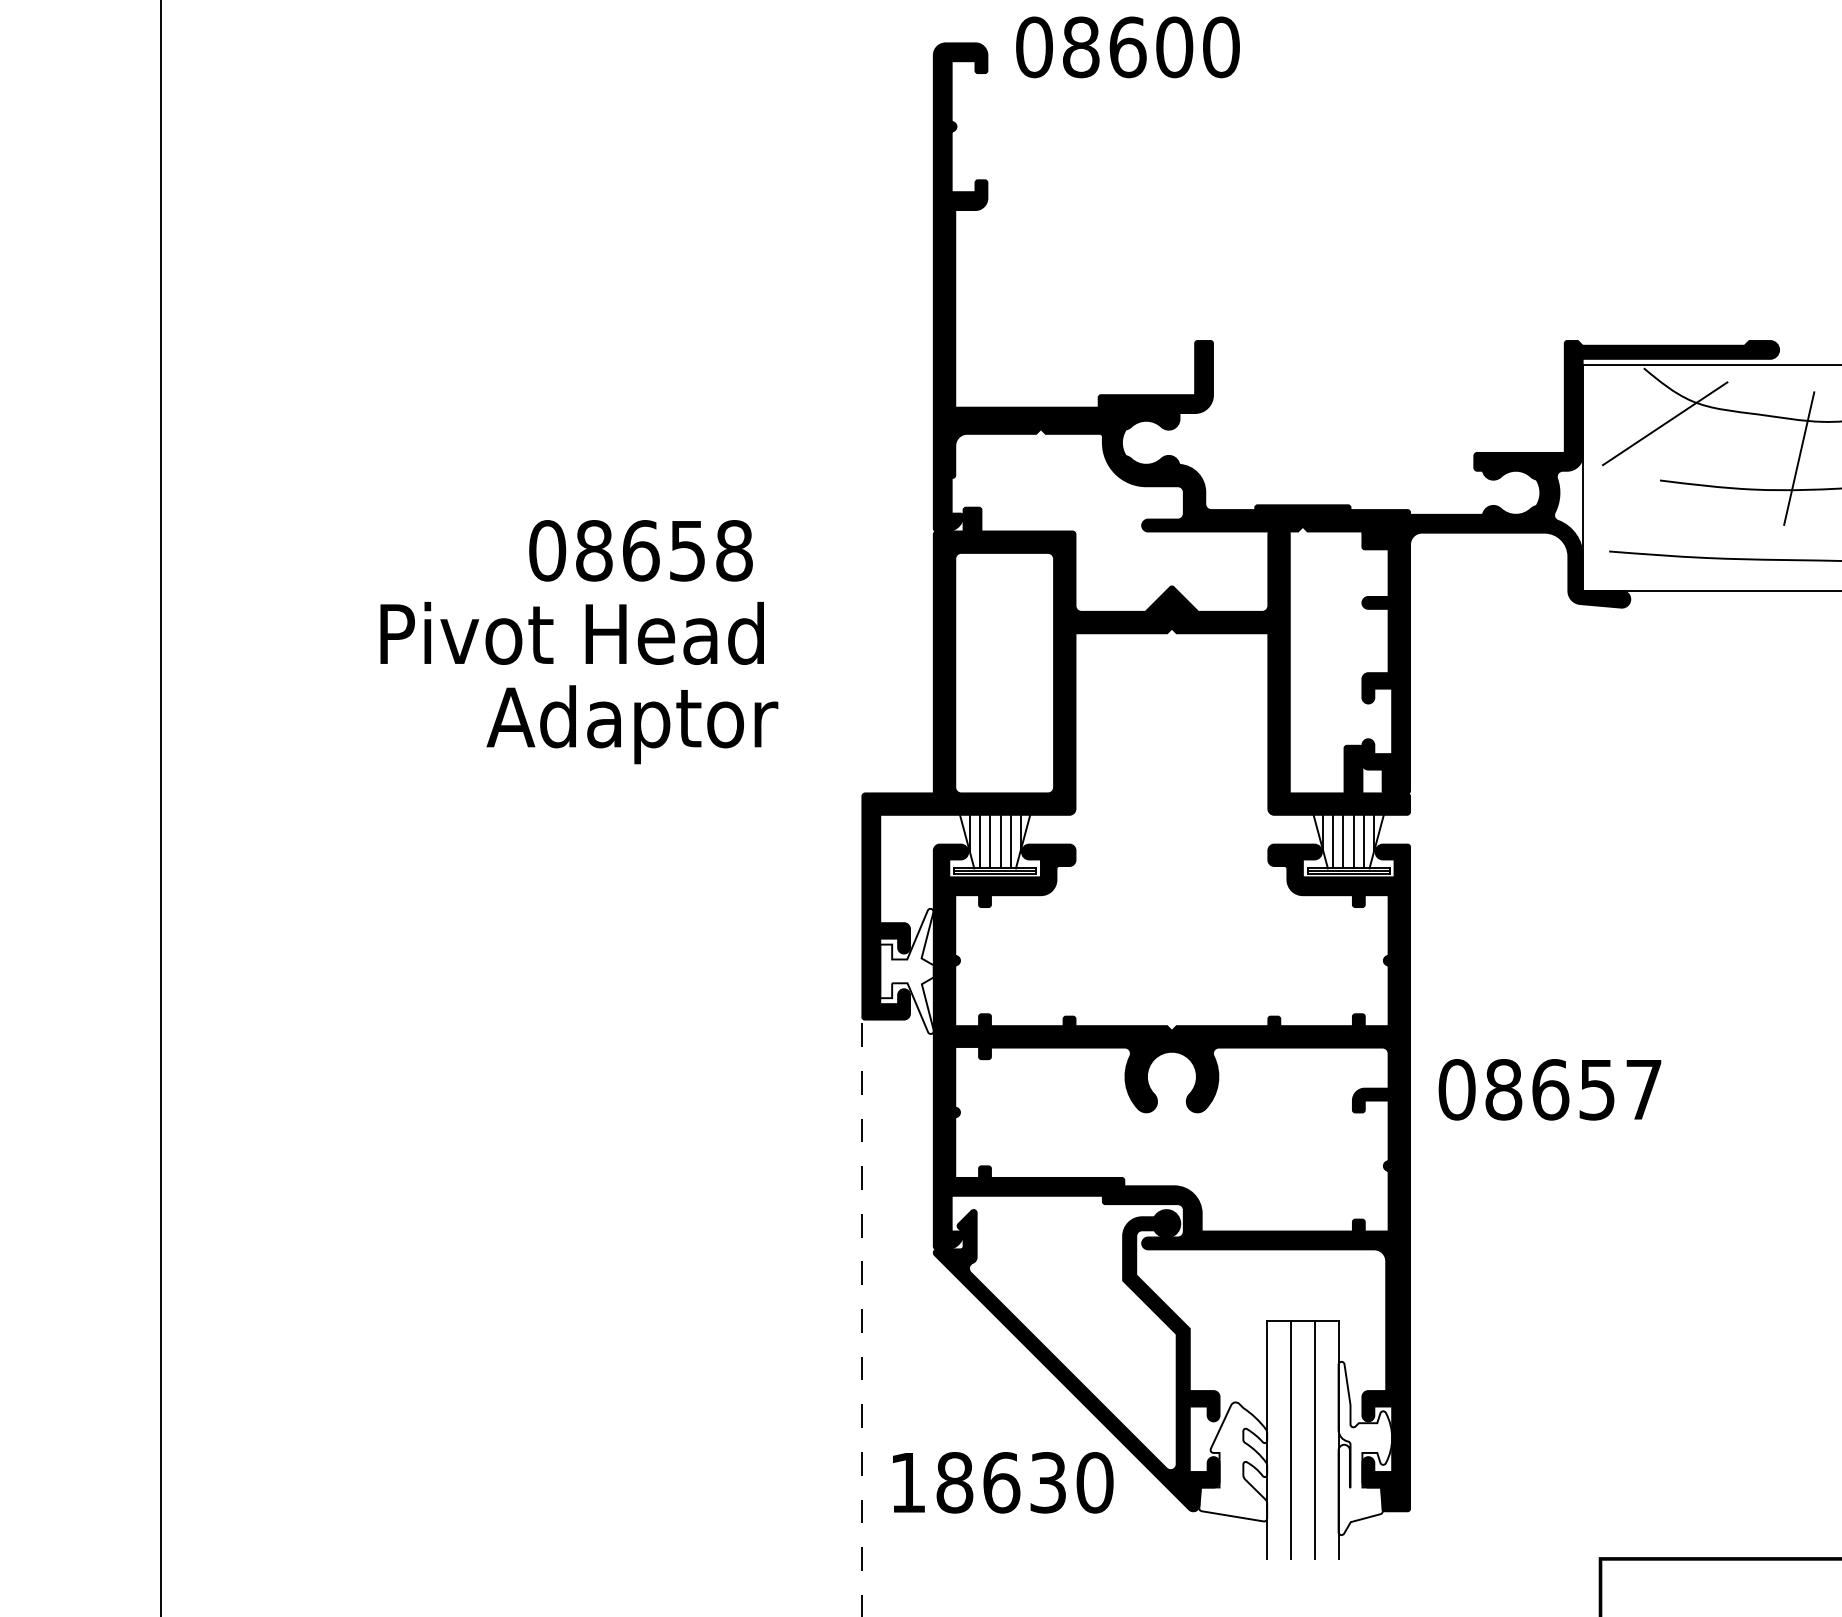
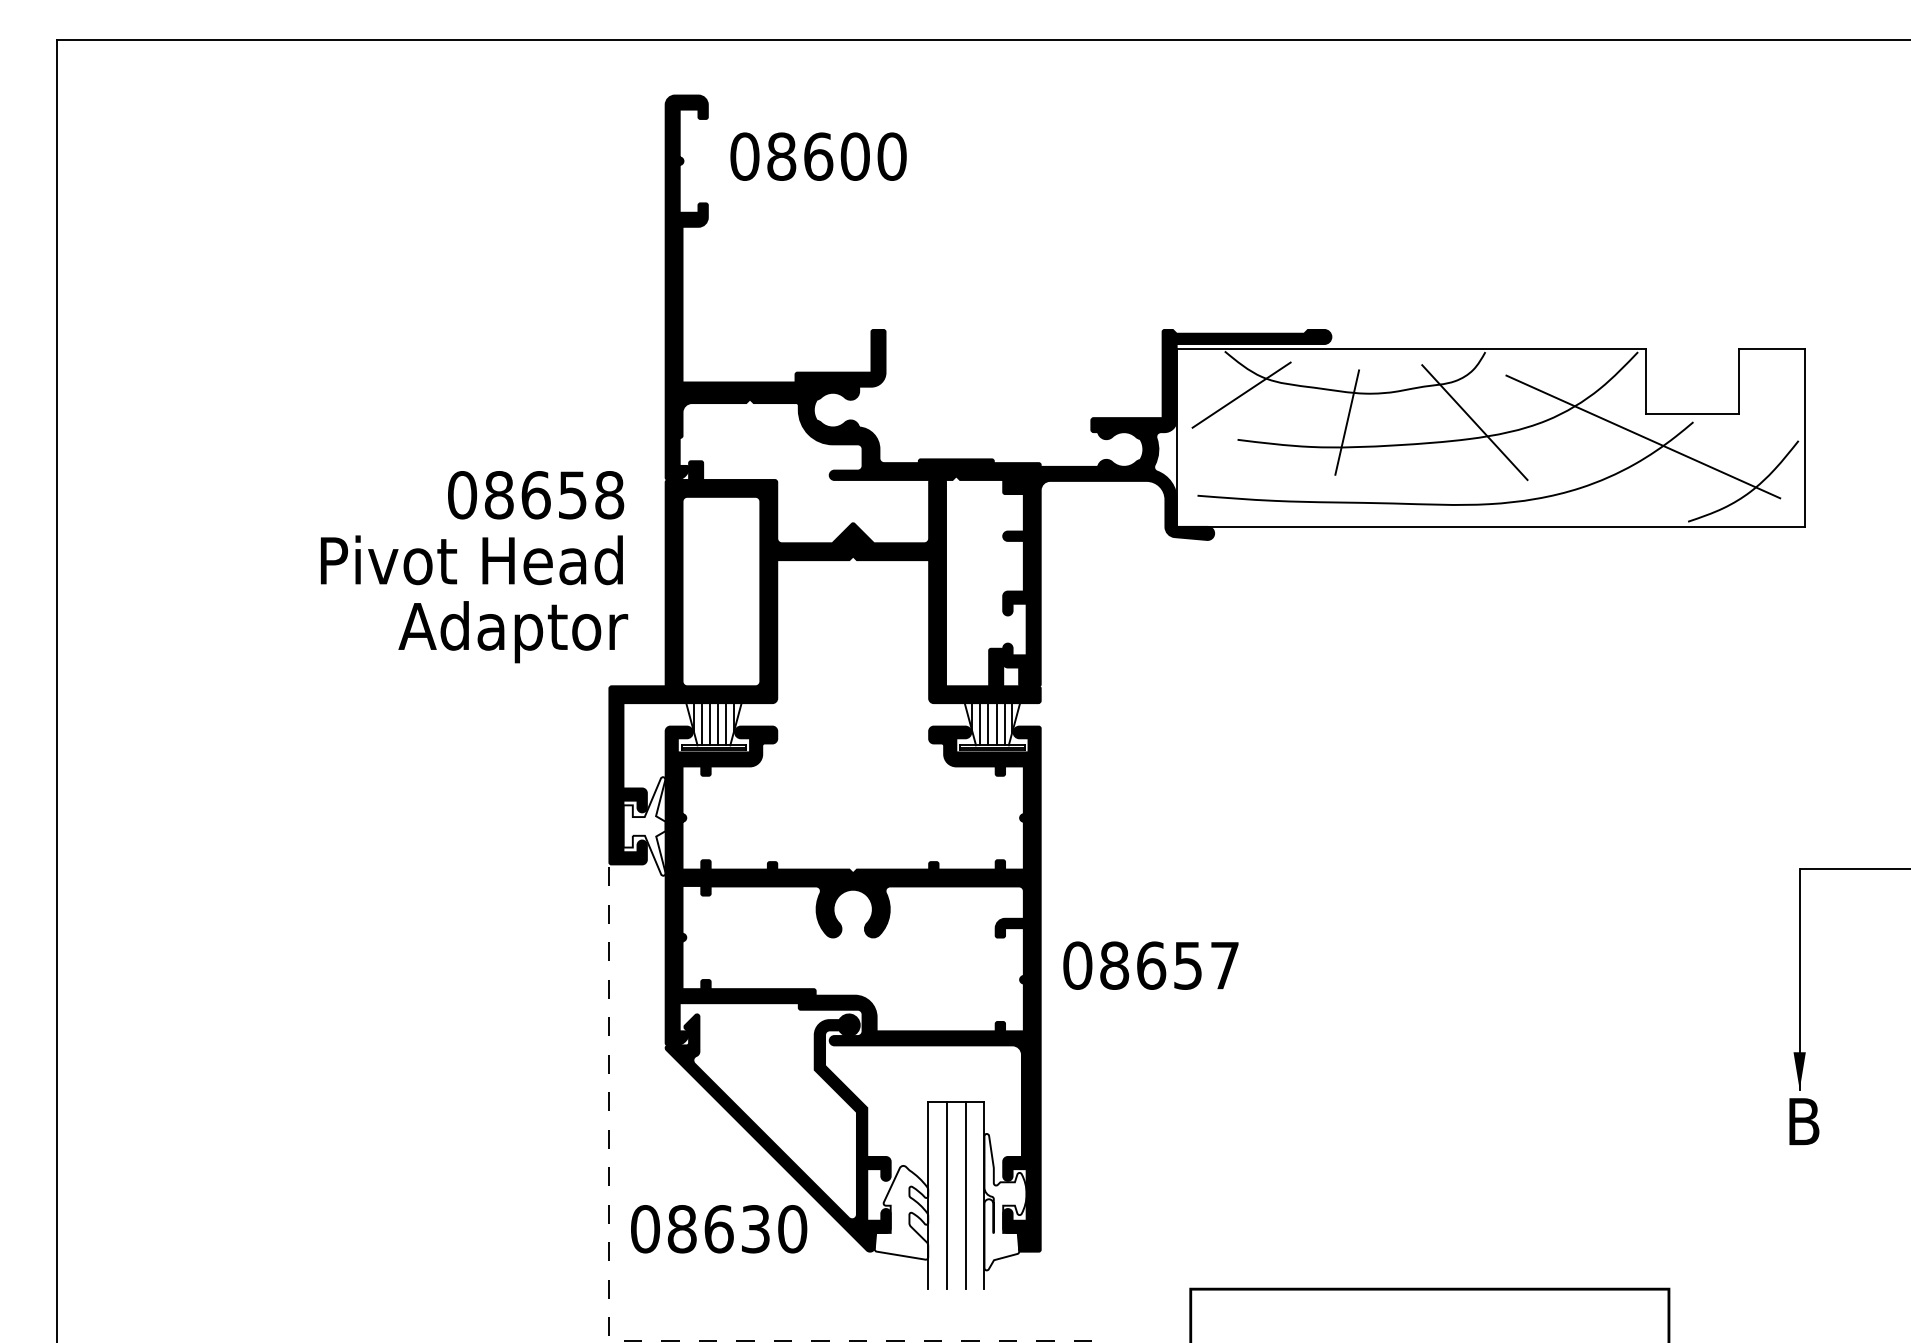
text: (1127, 47) -> (818, 156), moved
text: (641, 551) -> (536, 495), moved
text: (571, 633) -> (471, 560), moved
text: (632, 725) -> (513, 632), moved
text: (1549, 1089) -> (1150, 965), moved
text: (908, 1483) -> (645, 1229), 18630 -> 08630

